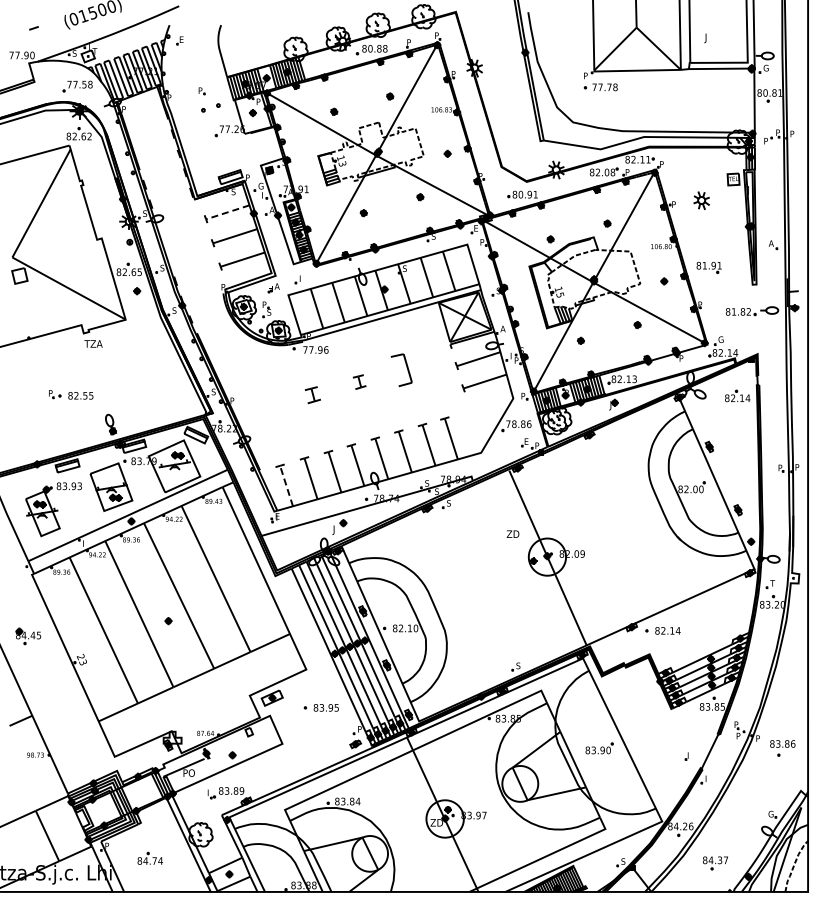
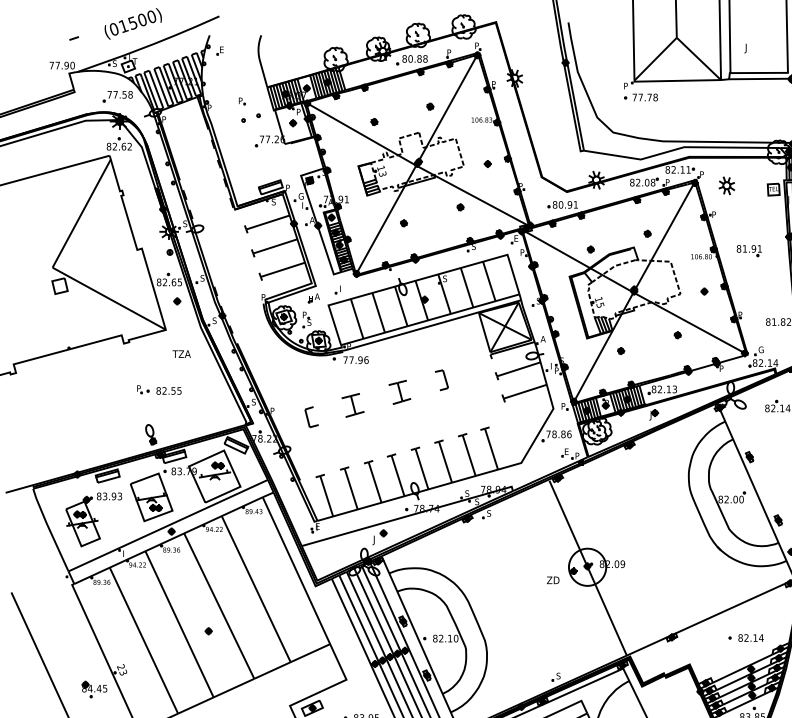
part: (701, 200) -> (726, 185), moved
line: (227, 212) -> (267, 222), dashed -> solid
part: (708, 267) -> (748, 250), moved
text: (93, 343) -> (181, 353), moved
part: (401, 369) -> (441, 379), size x0.62
part: (359, 381) -> (399, 391), size x1.67
part: (71, 394) -> (159, 389), moved
part: (312, 394) -> (352, 404), size x1.43
part: (271, 406) -> (311, 416), added
line: (286, 485) -> (326, 495), dashed -> solid
text: (512, 533) -> (552, 579), moved
part: (662, 630) -> (745, 637), moved
part: (28, 636) -> (94, 689), moved

